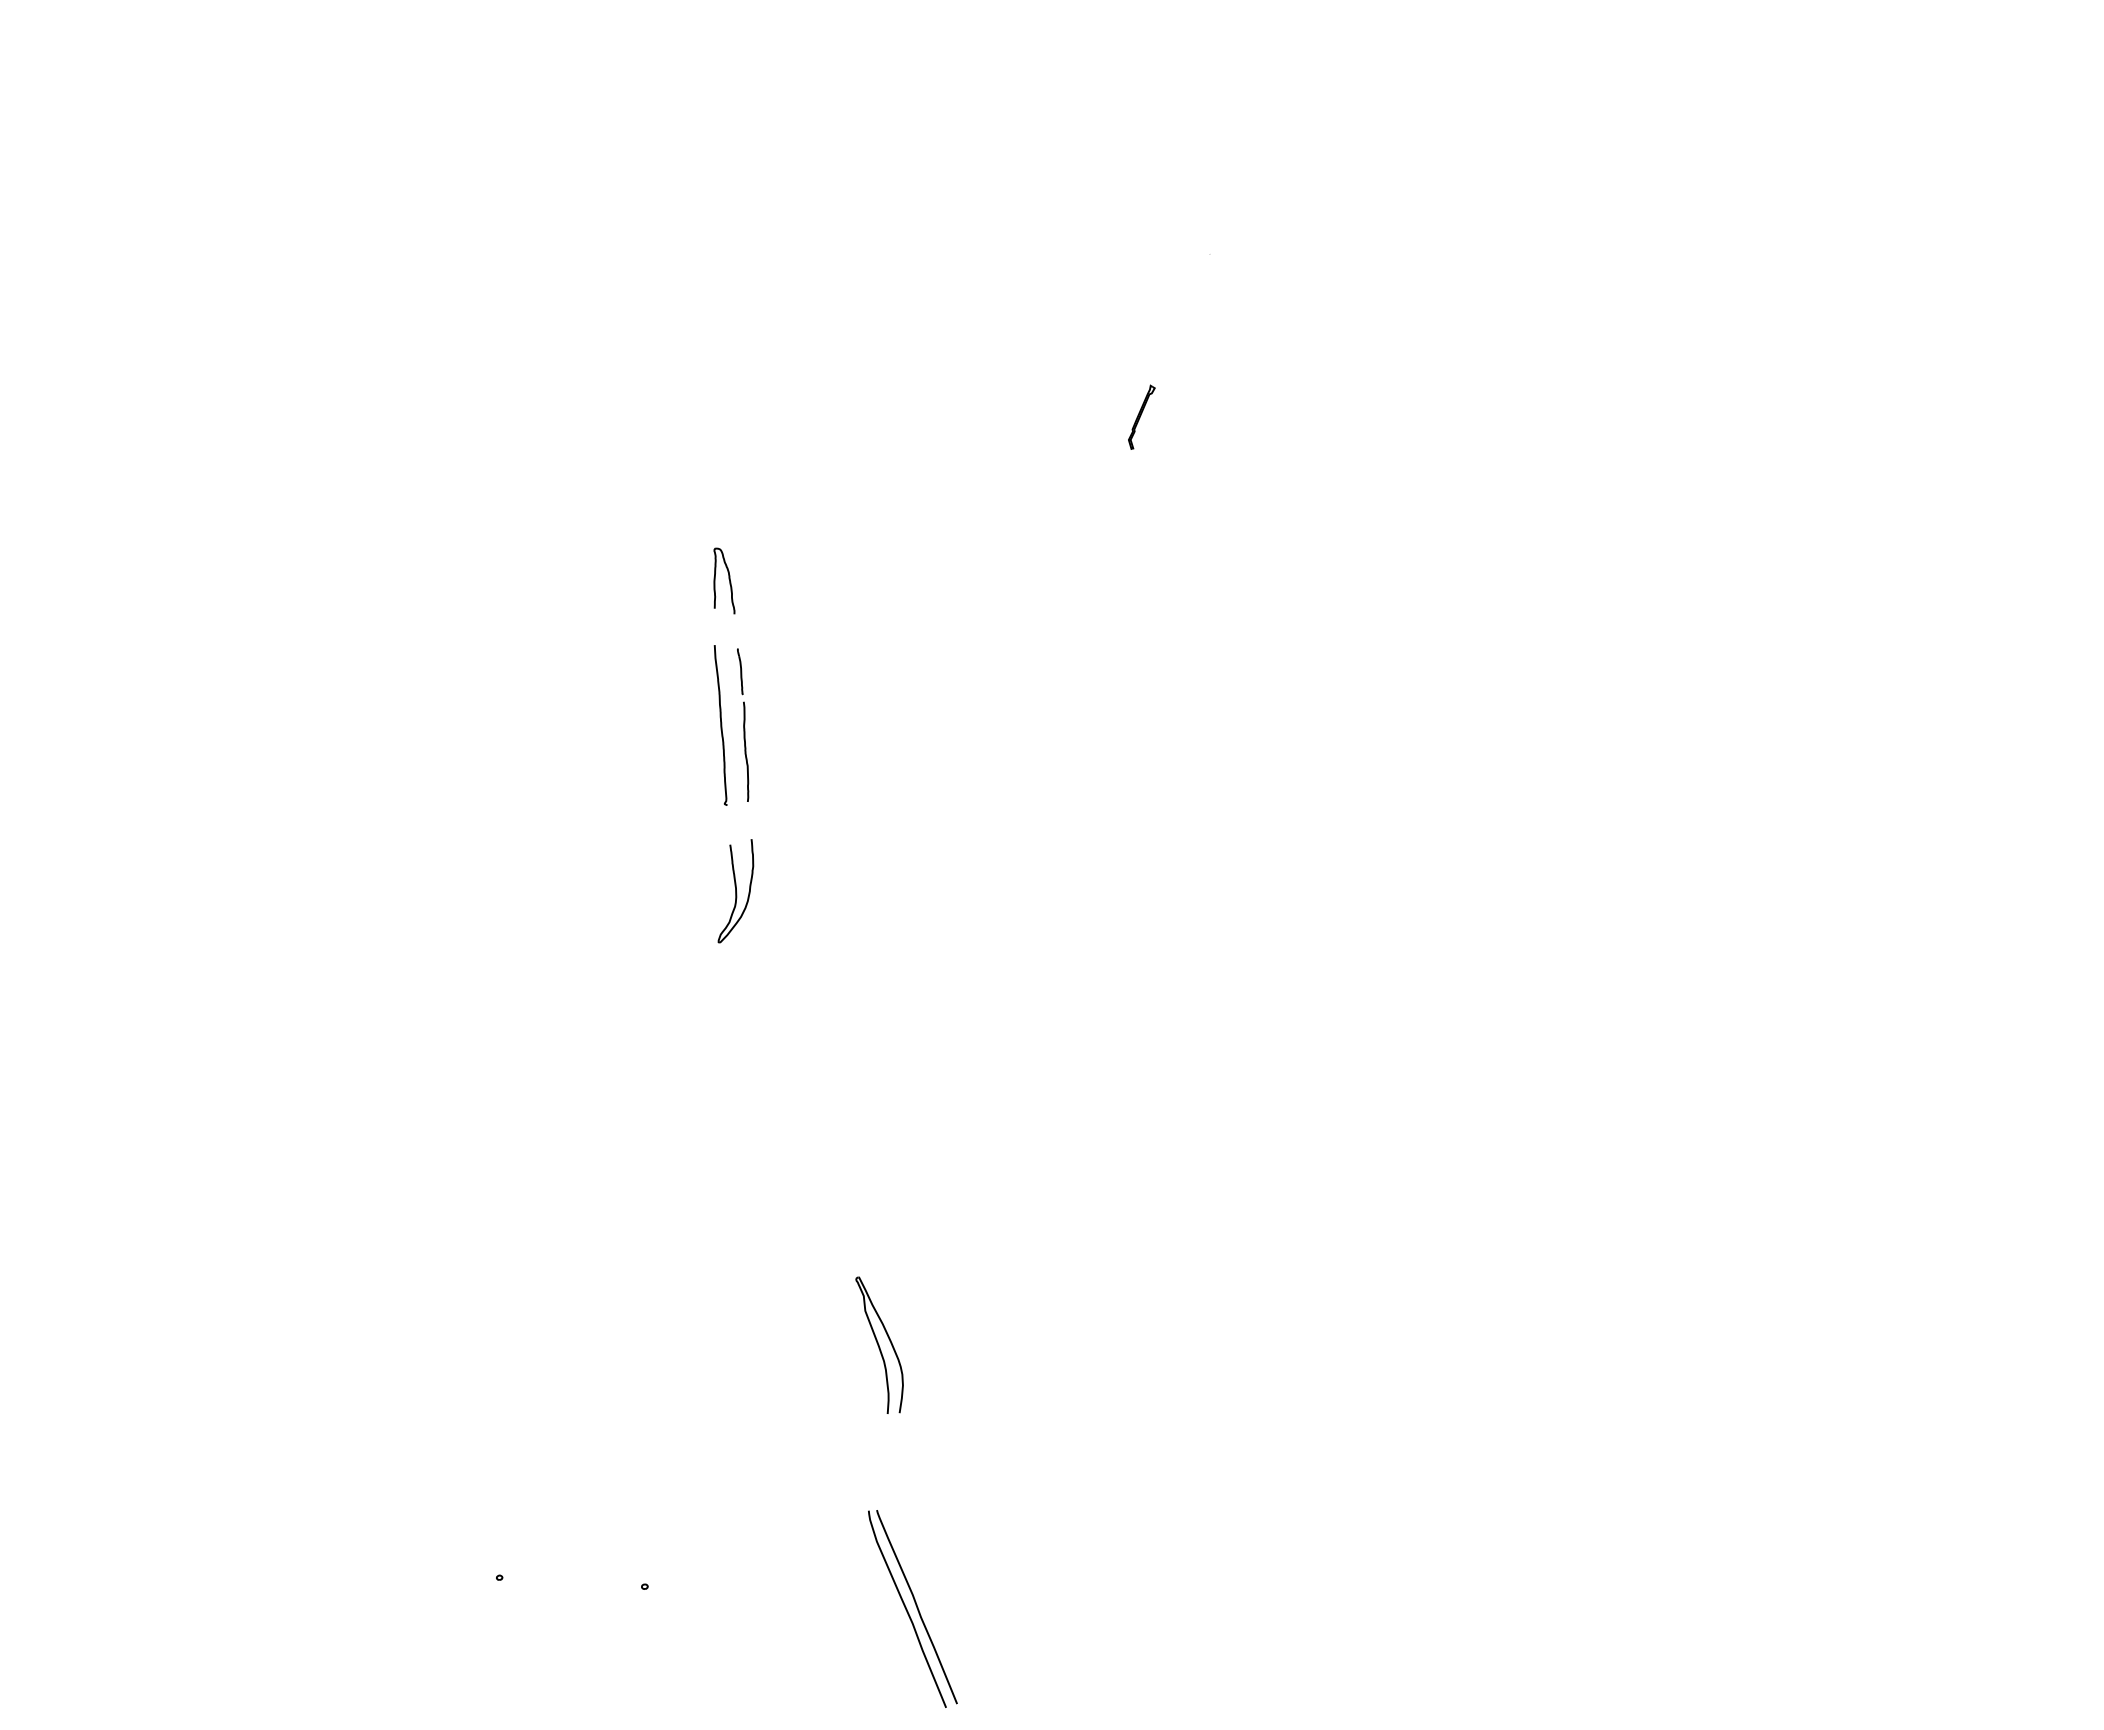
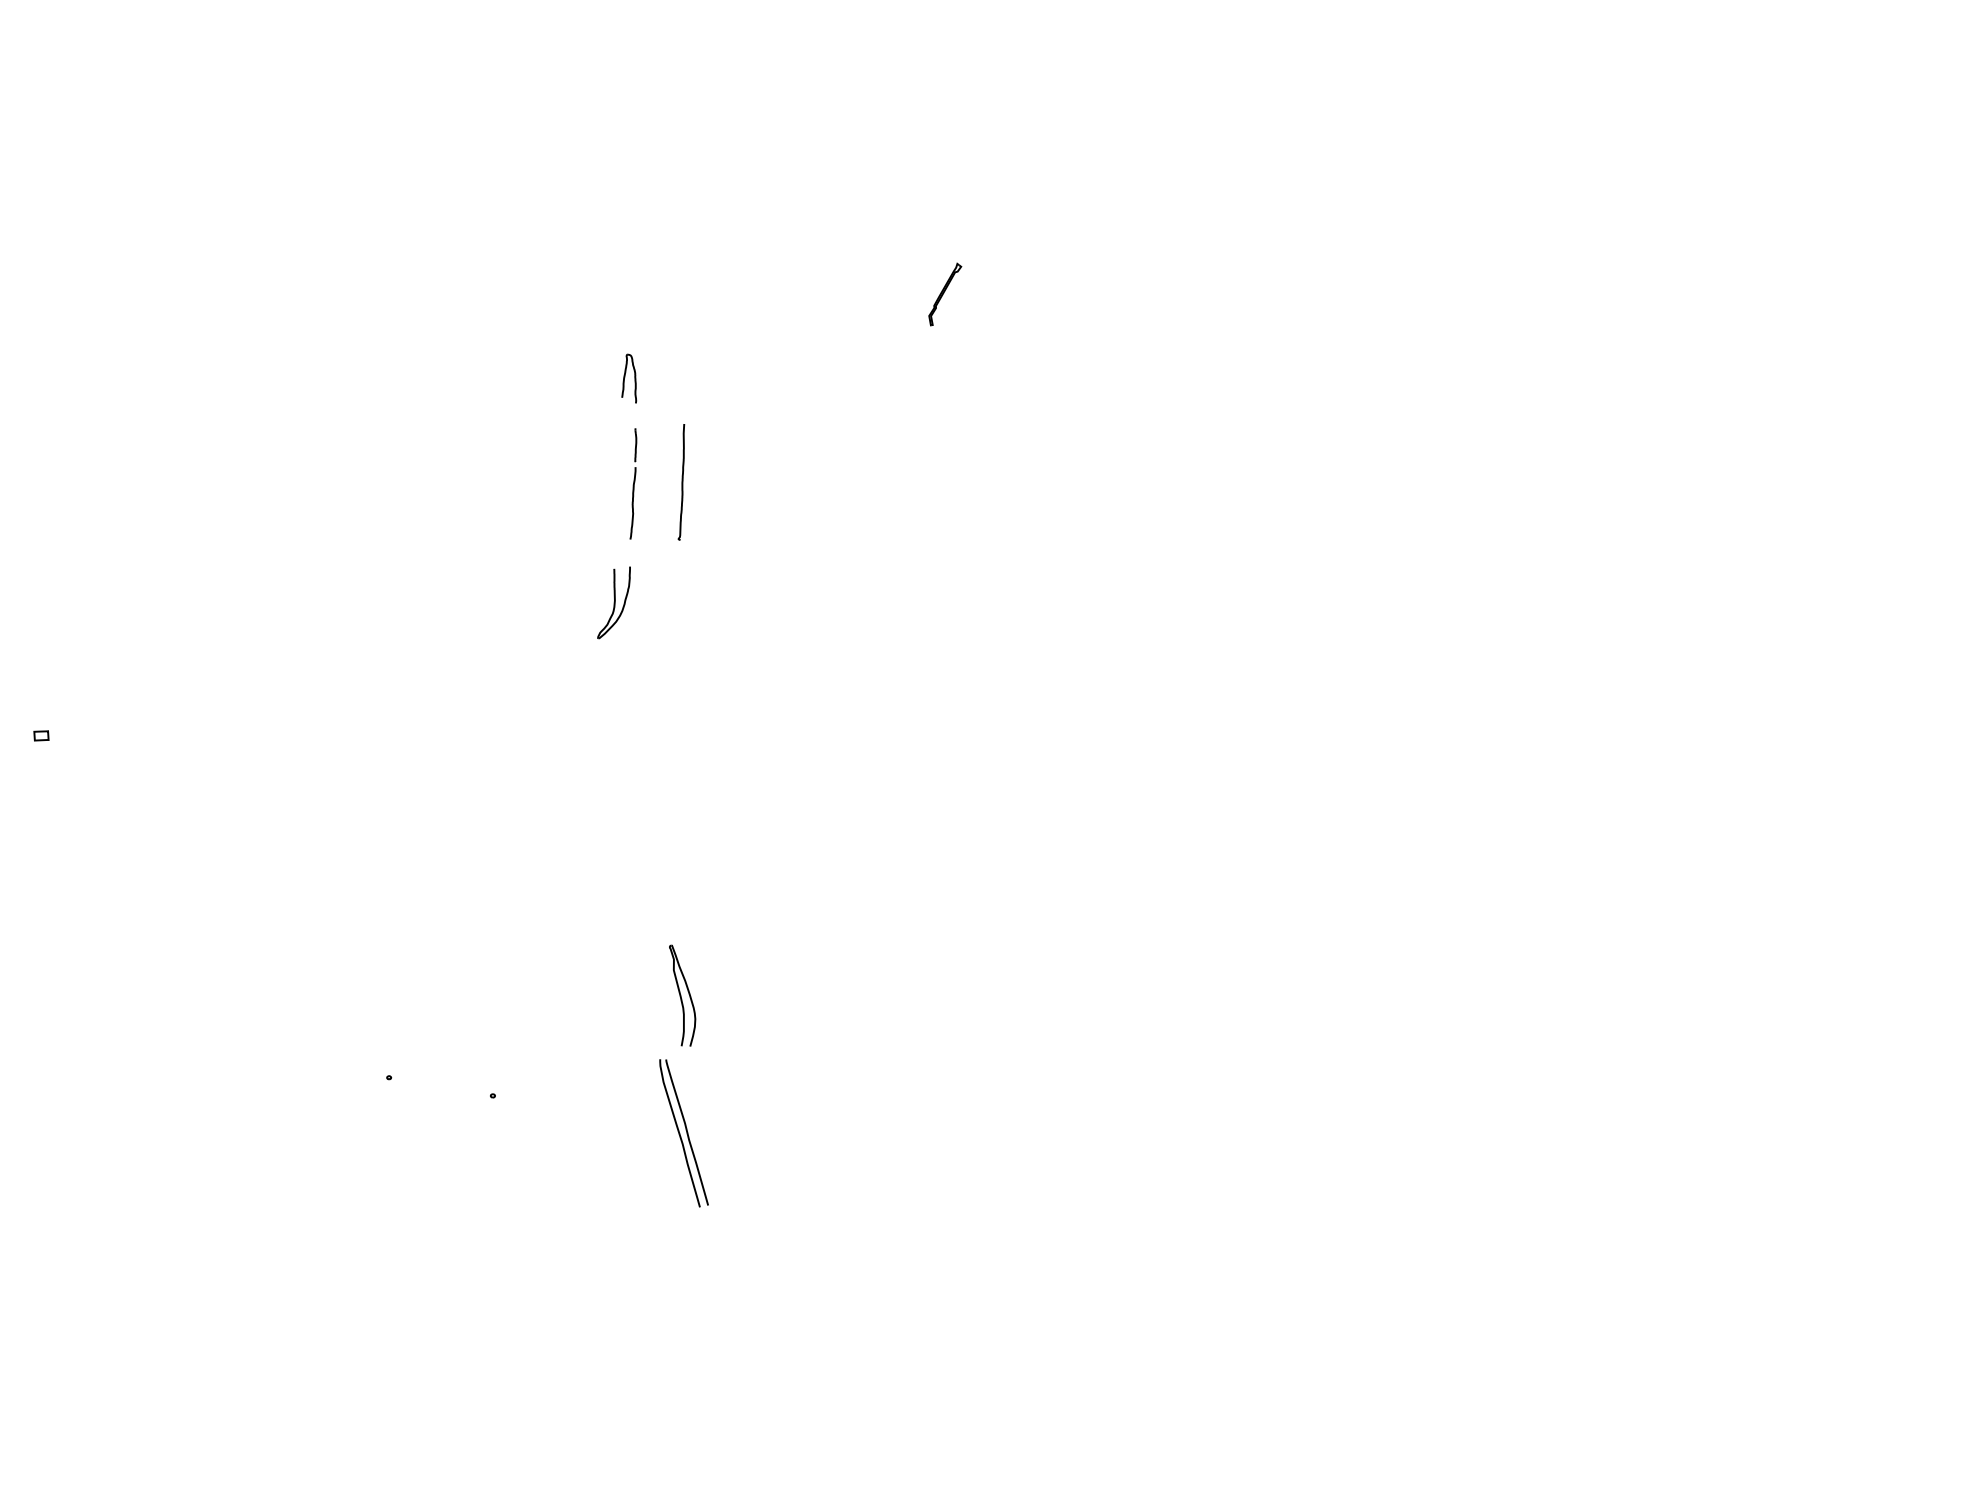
part: (1141, 417) -> (944, 294), size x1.4
curve: (720, 725) -> (681, 482), moved
part: (881, 1344) -> (682, 995), moved

